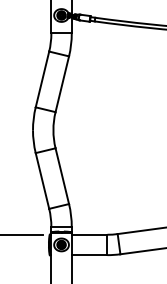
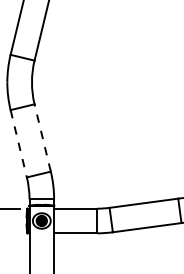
line: (62, 176) -> (42, 138), solid -> dashed
line: (42, 180) -> (18, 143), solid -> dashed

